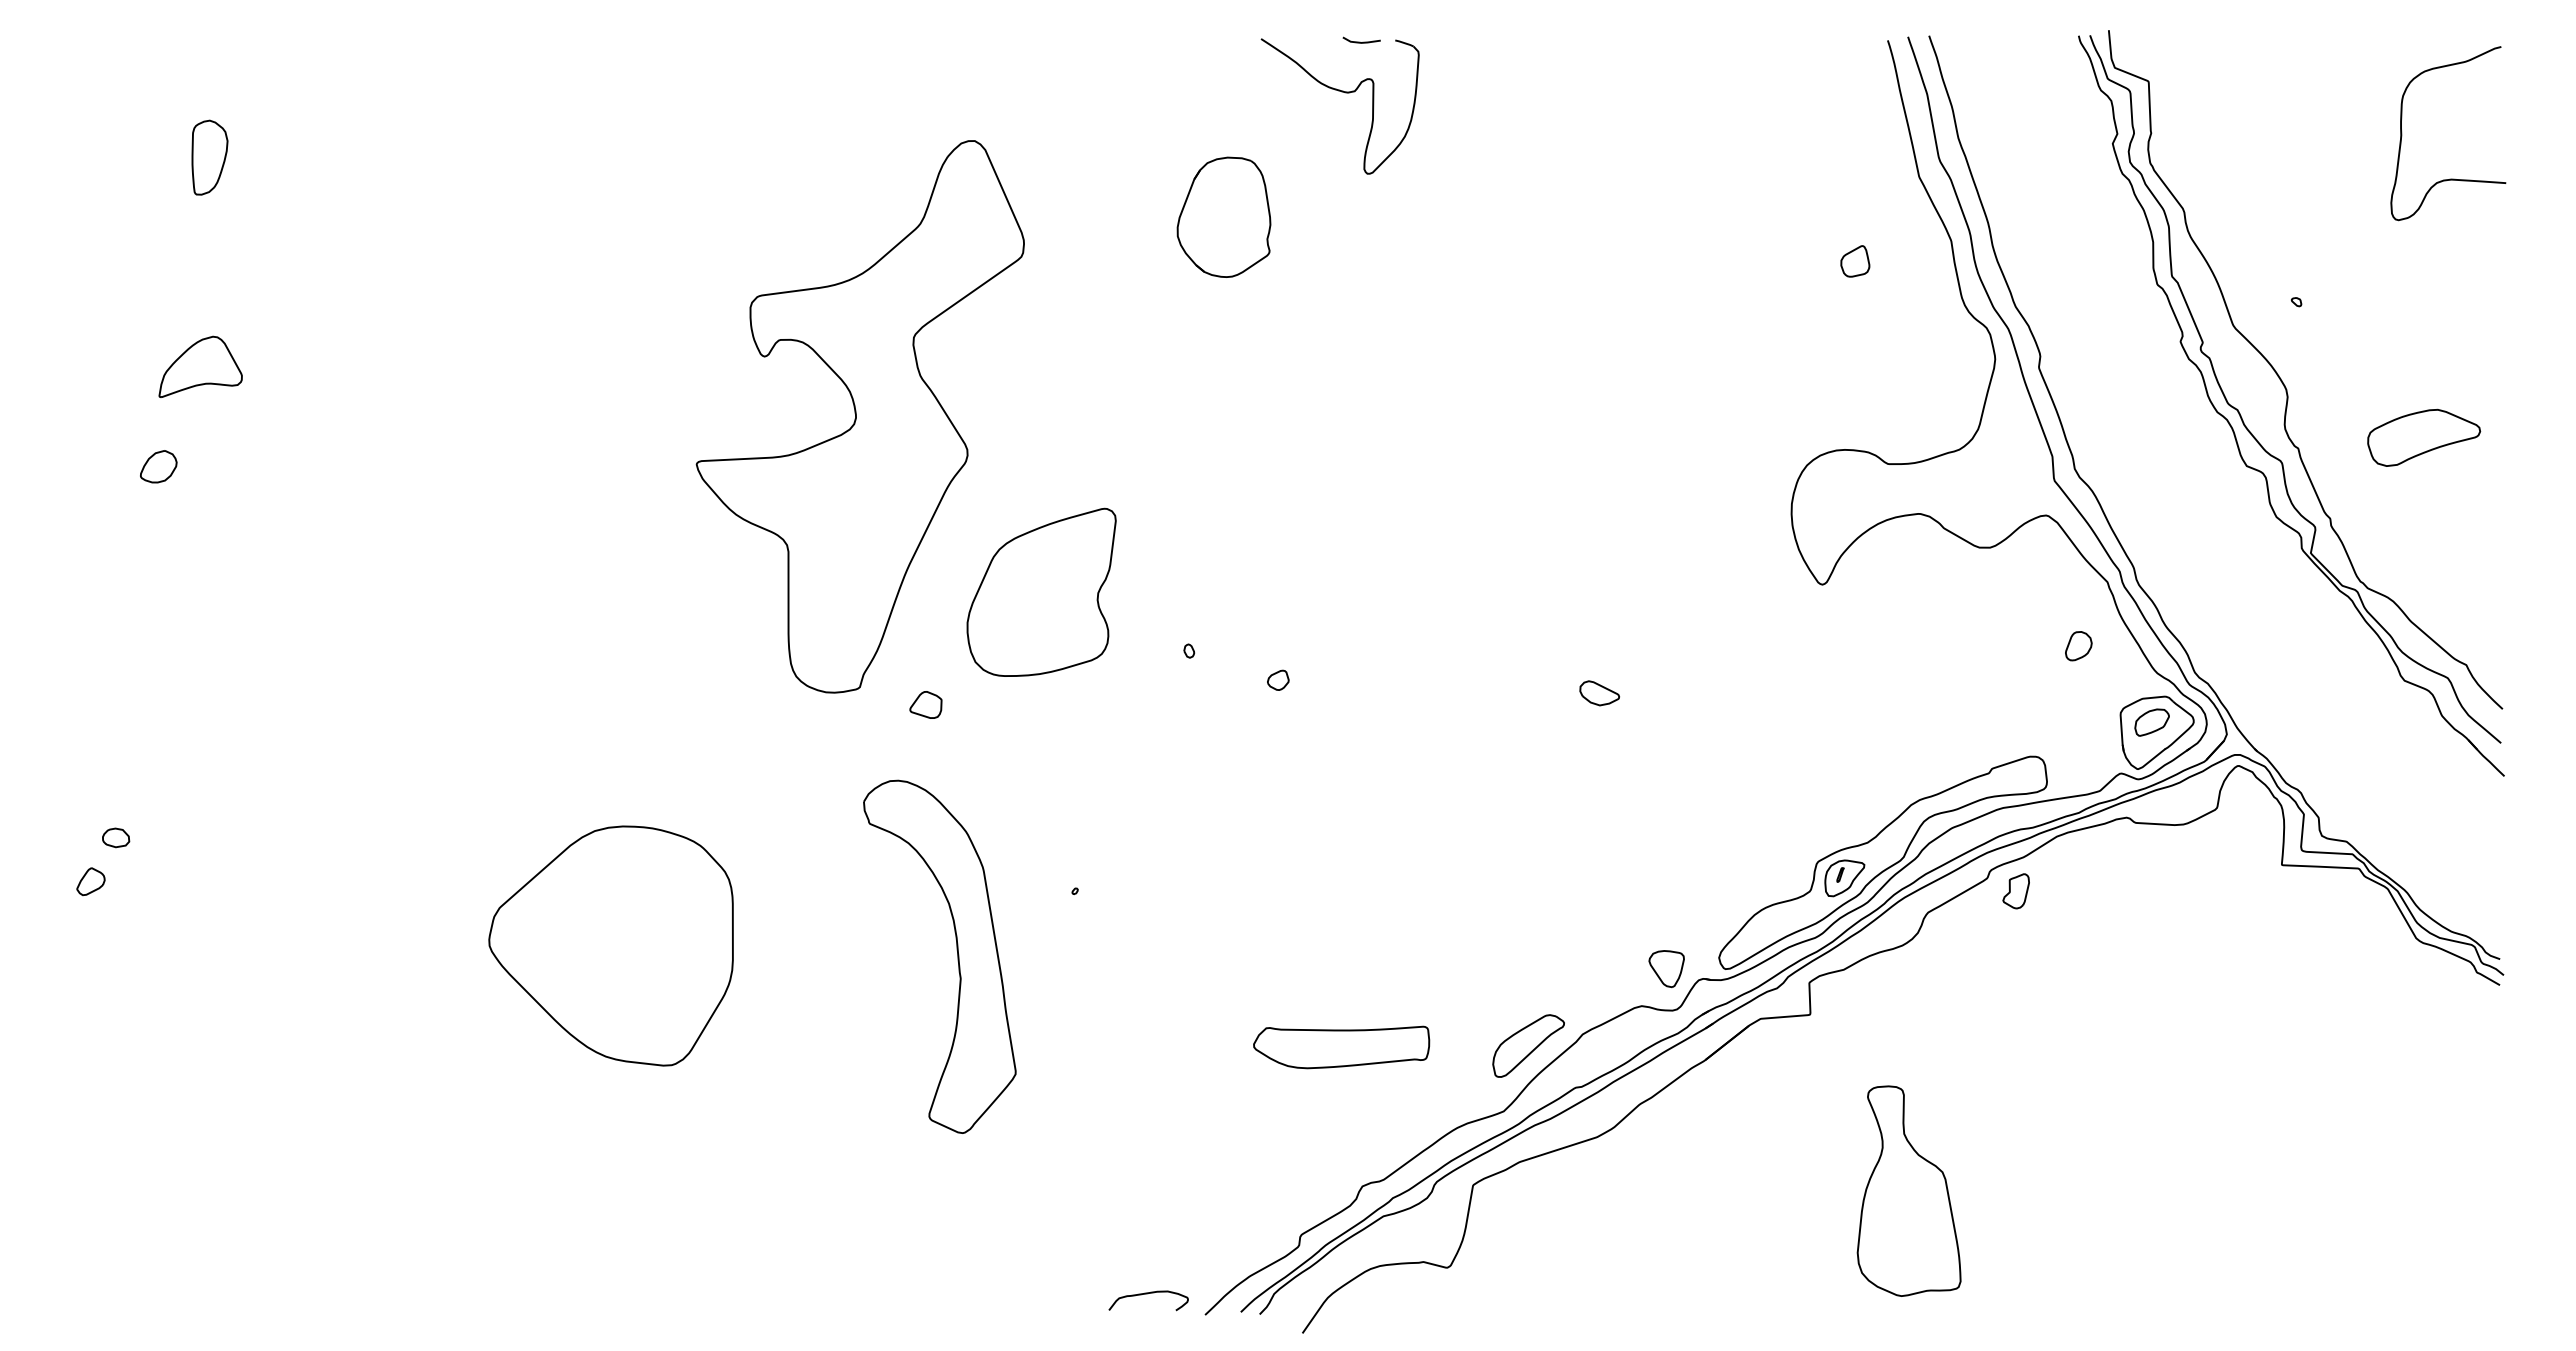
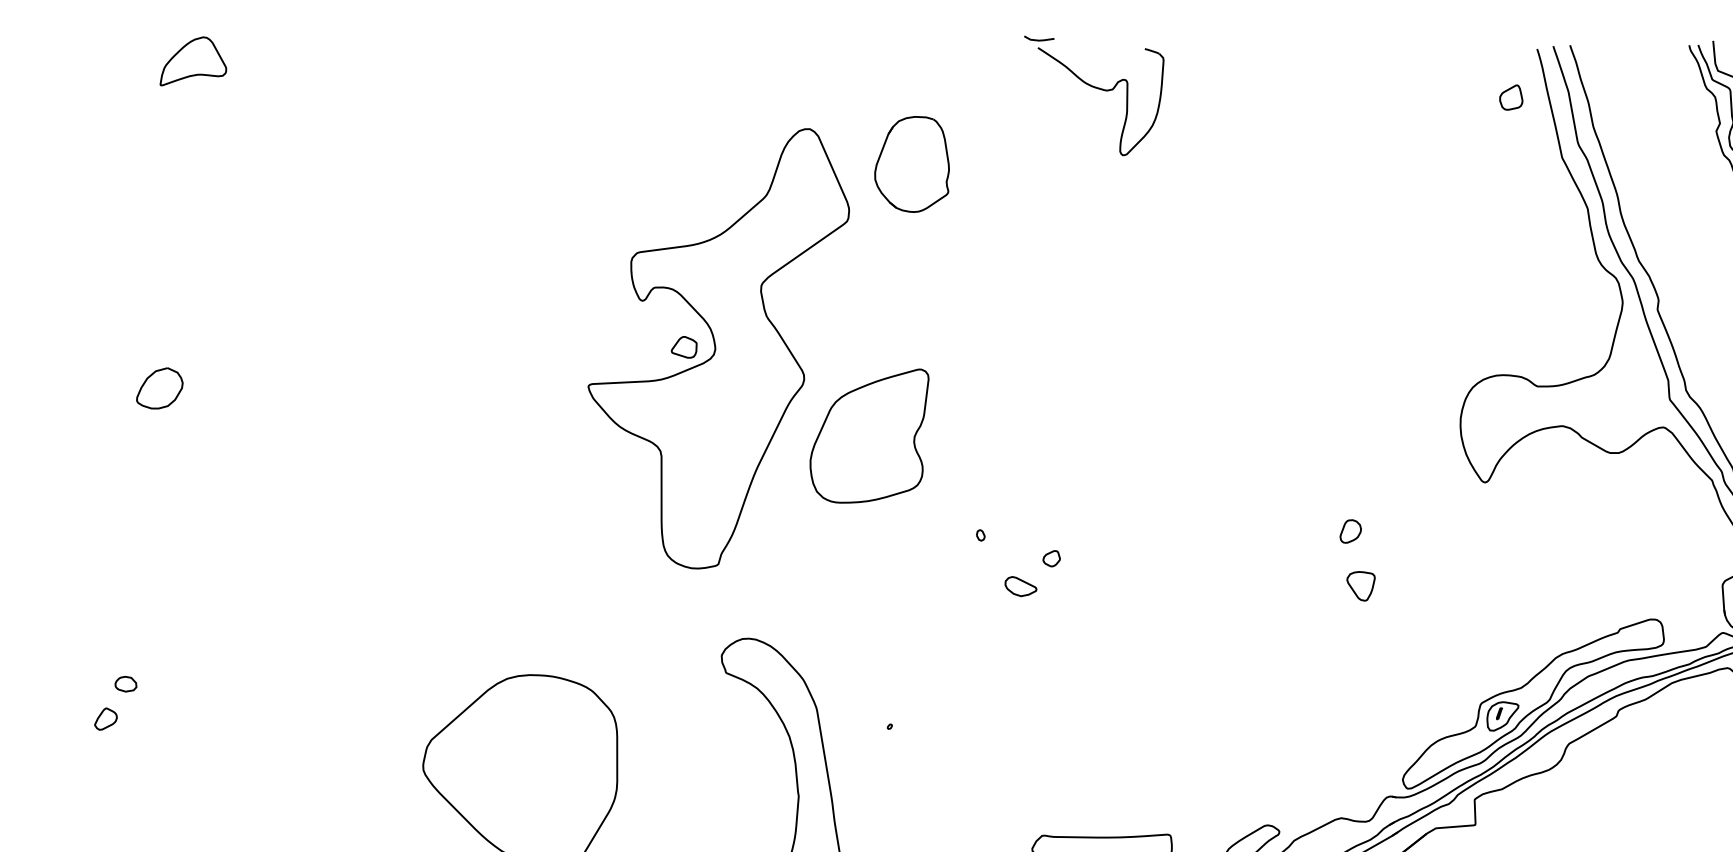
line: (1360, 41) -> (1038, 39), moved
part: (209, 157) -> (200, 142), removed
part: (1223, 216) -> (911, 163), moved
part: (1855, 261) -> (1511, 97), moved
part: (200, 366) -> (193, 61), moved
part: (158, 466) -> (159, 388), size x1.6
part: (1041, 591) -> (869, 435), moved
part: (2078, 646) -> (1350, 531), moved
part: (1599, 693) -> (1020, 586), moved
part: (925, 704) -> (683, 346), moved
part: (2015, 891) -> (1638, 726), removed
part: (1666, 969) -> (1360, 586), moved

